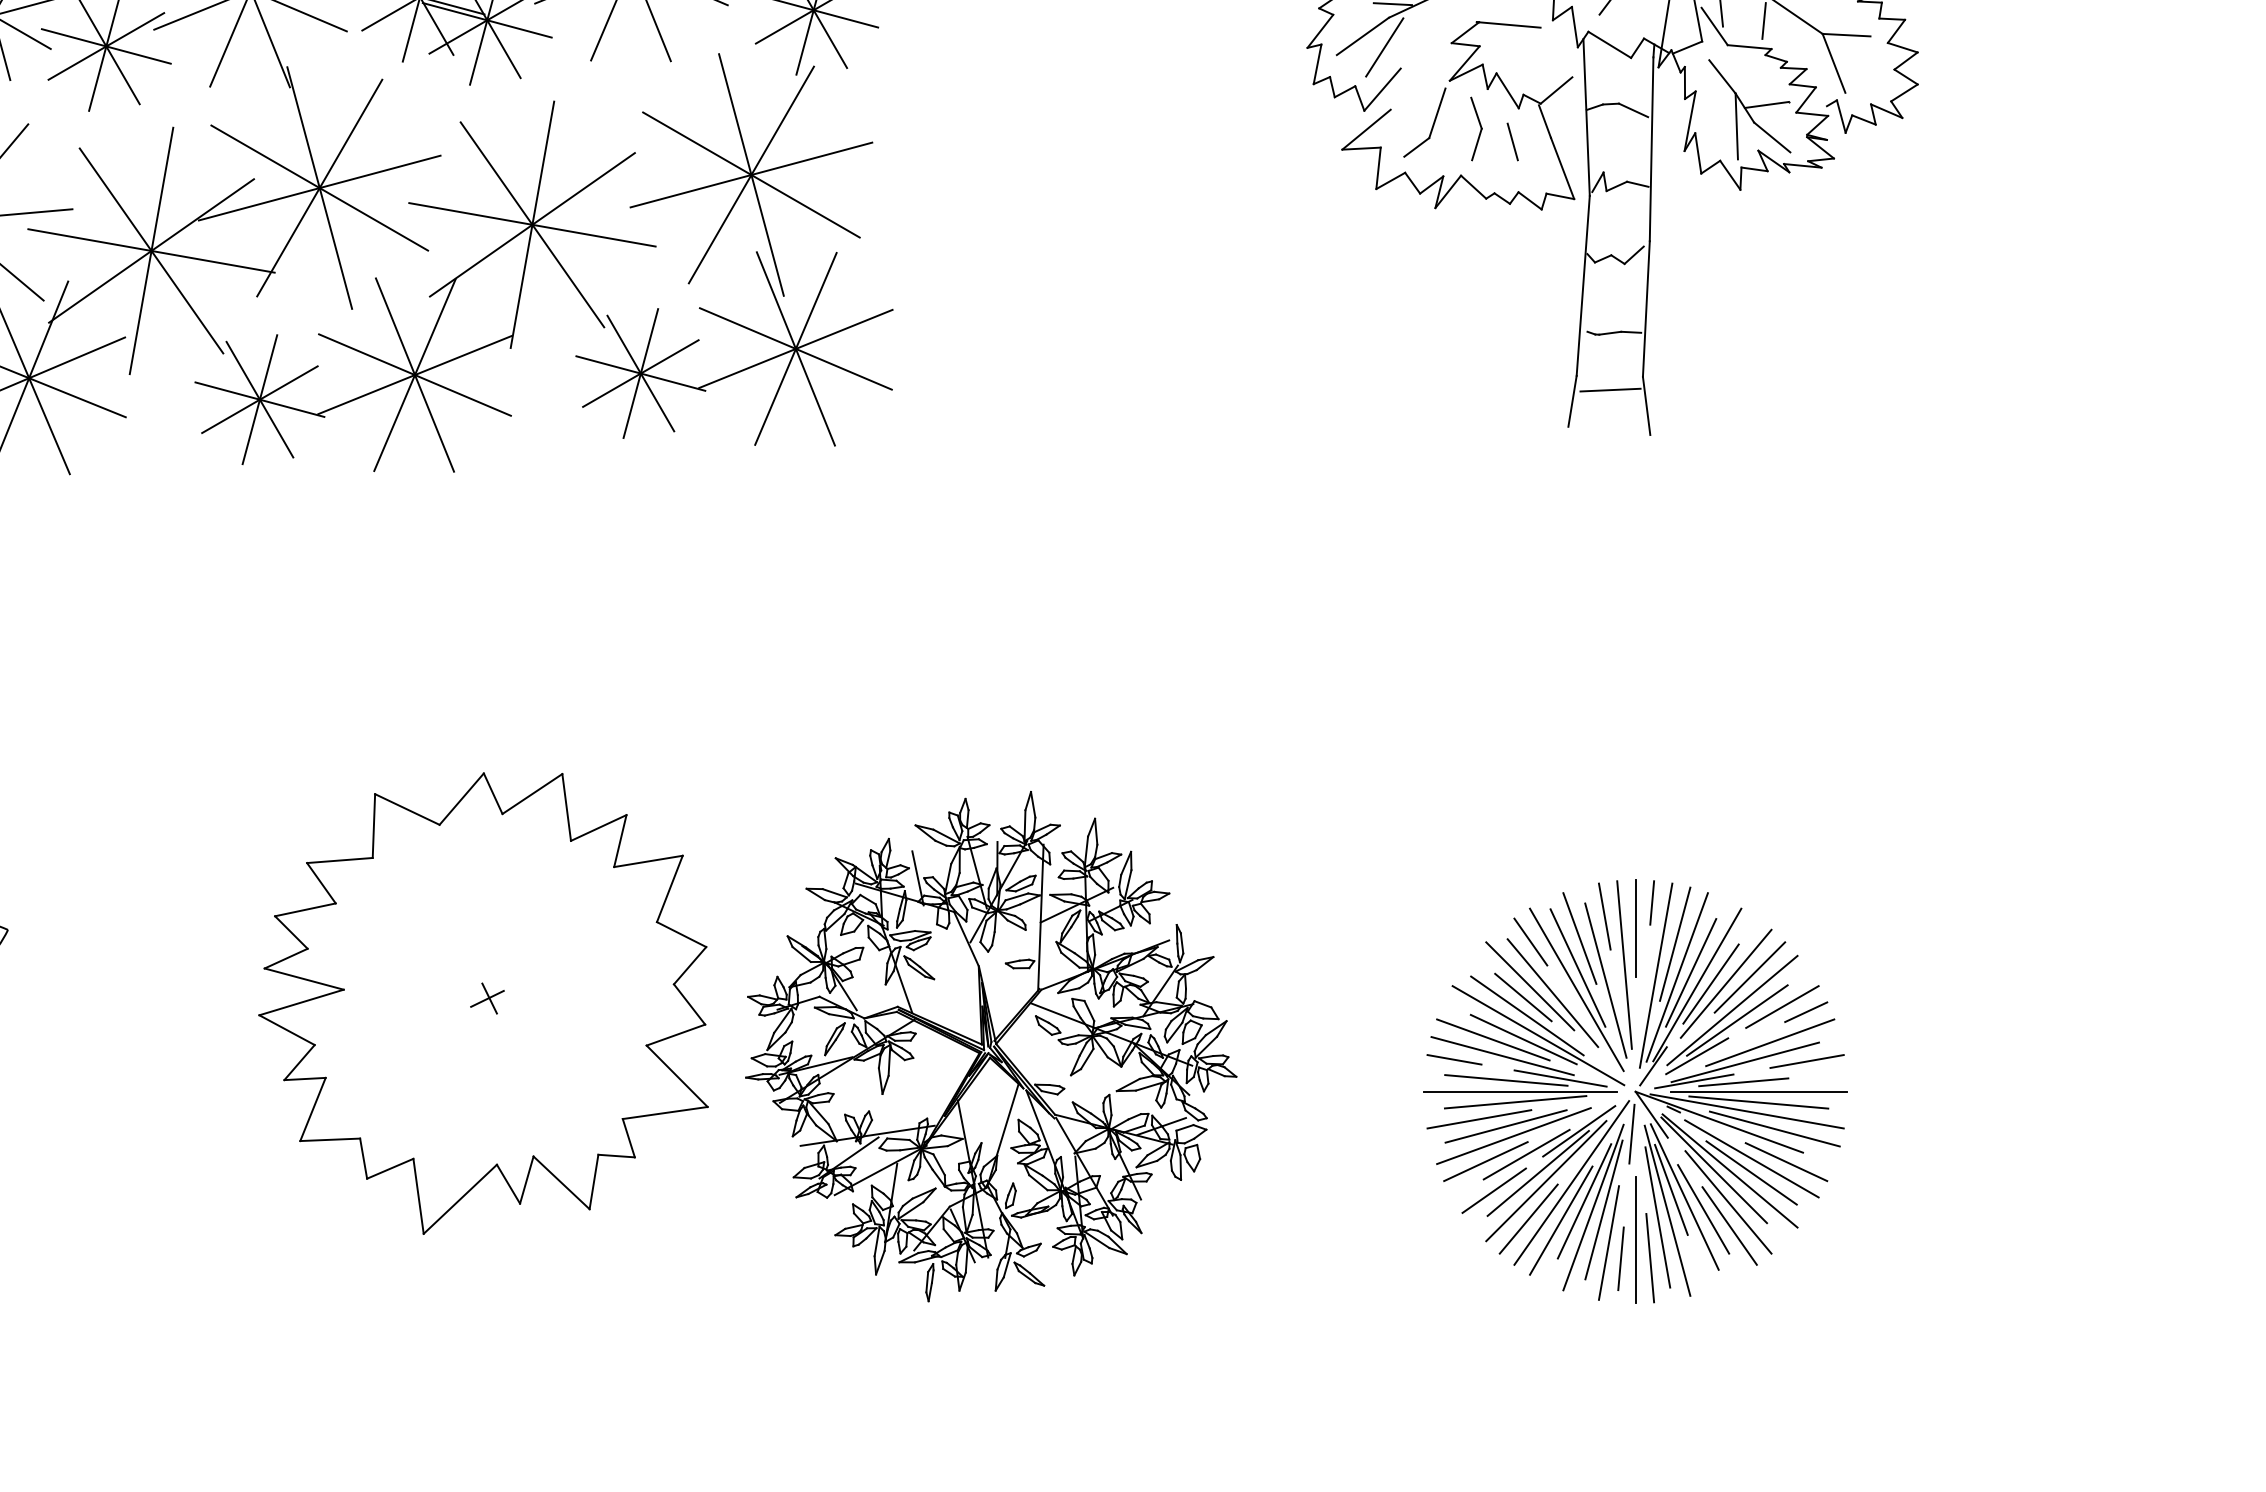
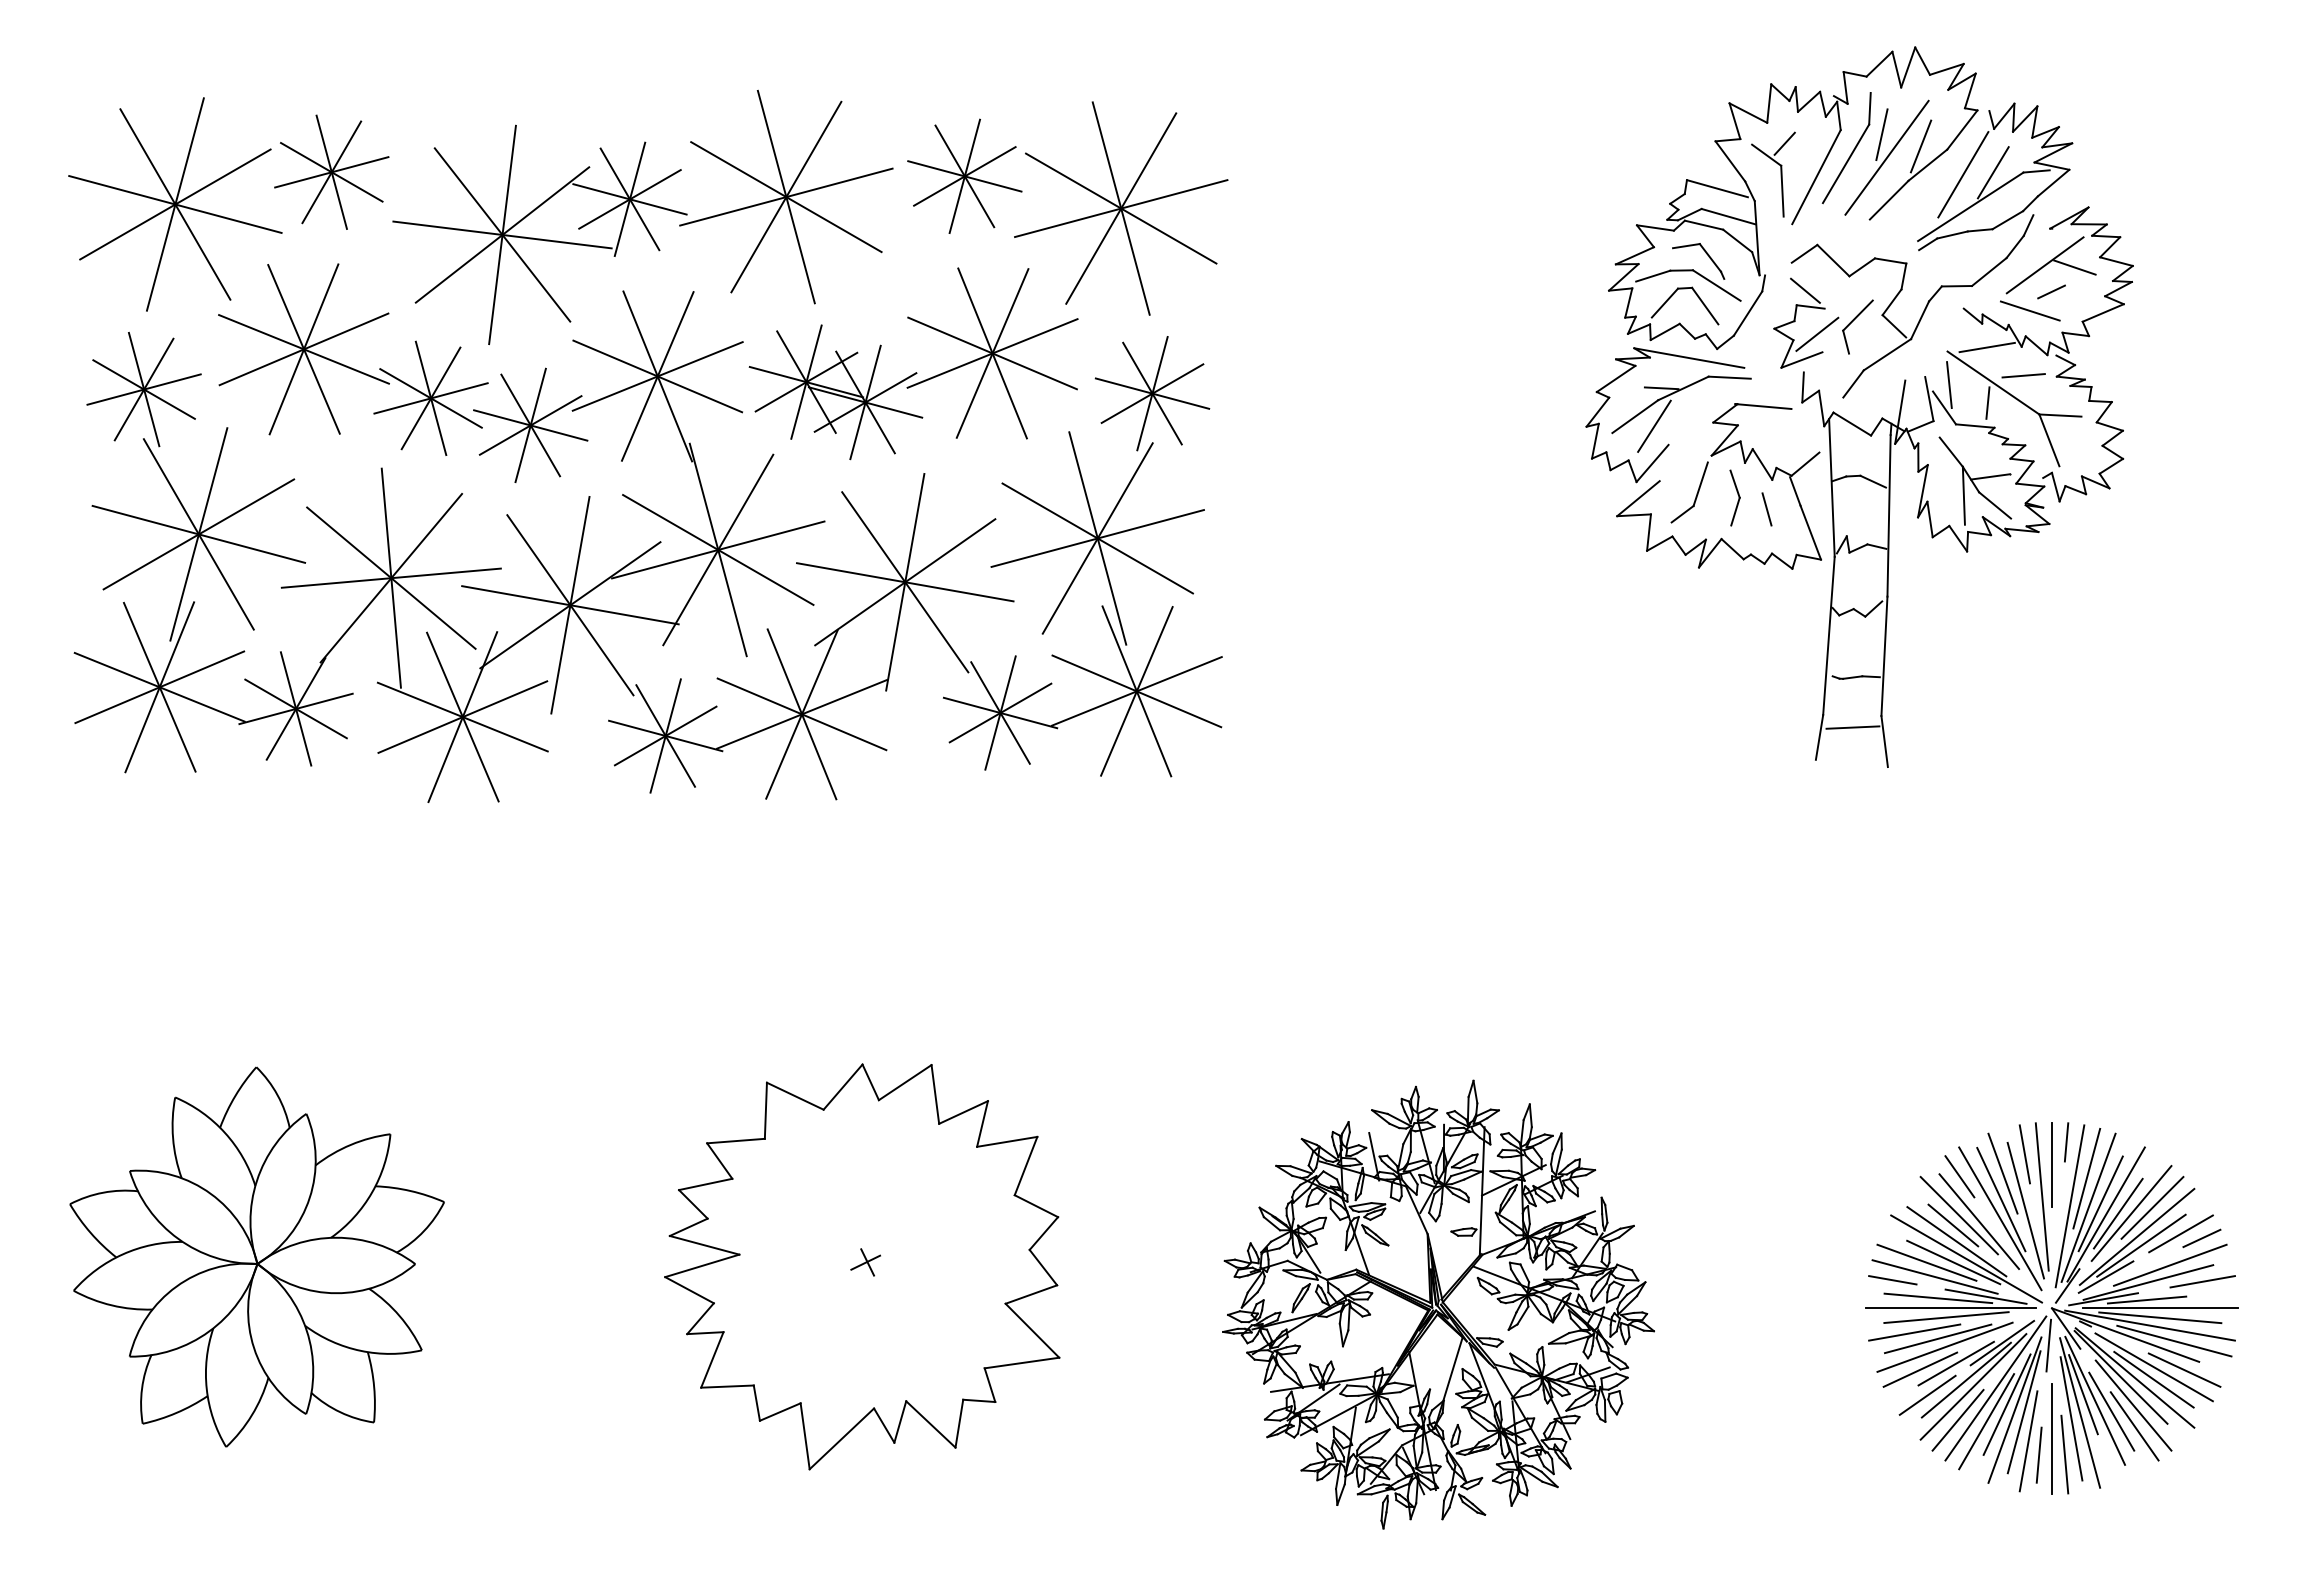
part: (991, 1046) -> (1438, 1304), moved
part: (1635, 1091) -> (2051, 1308), moved

